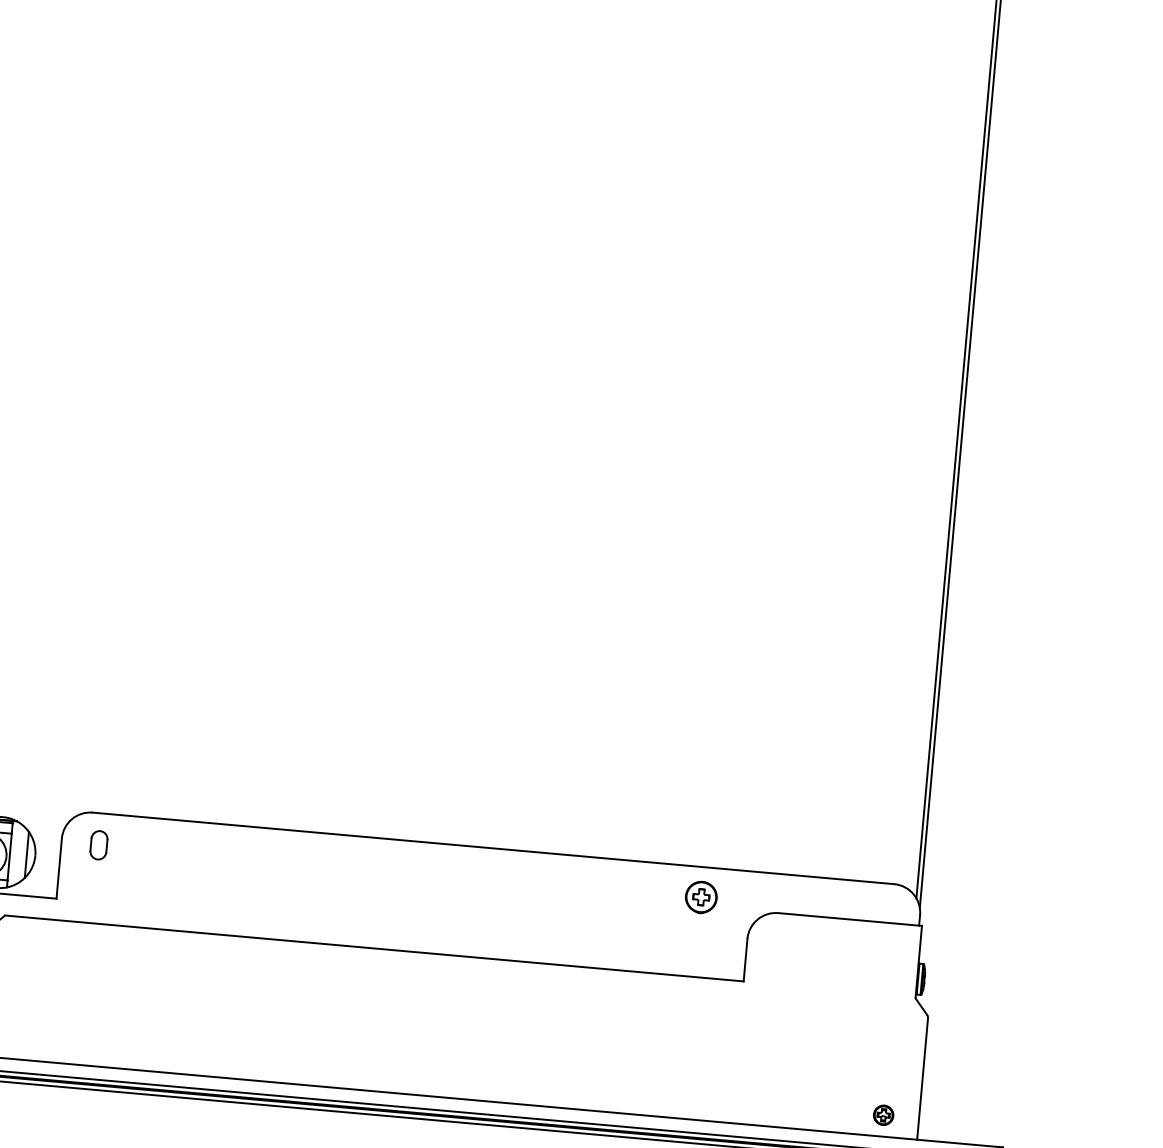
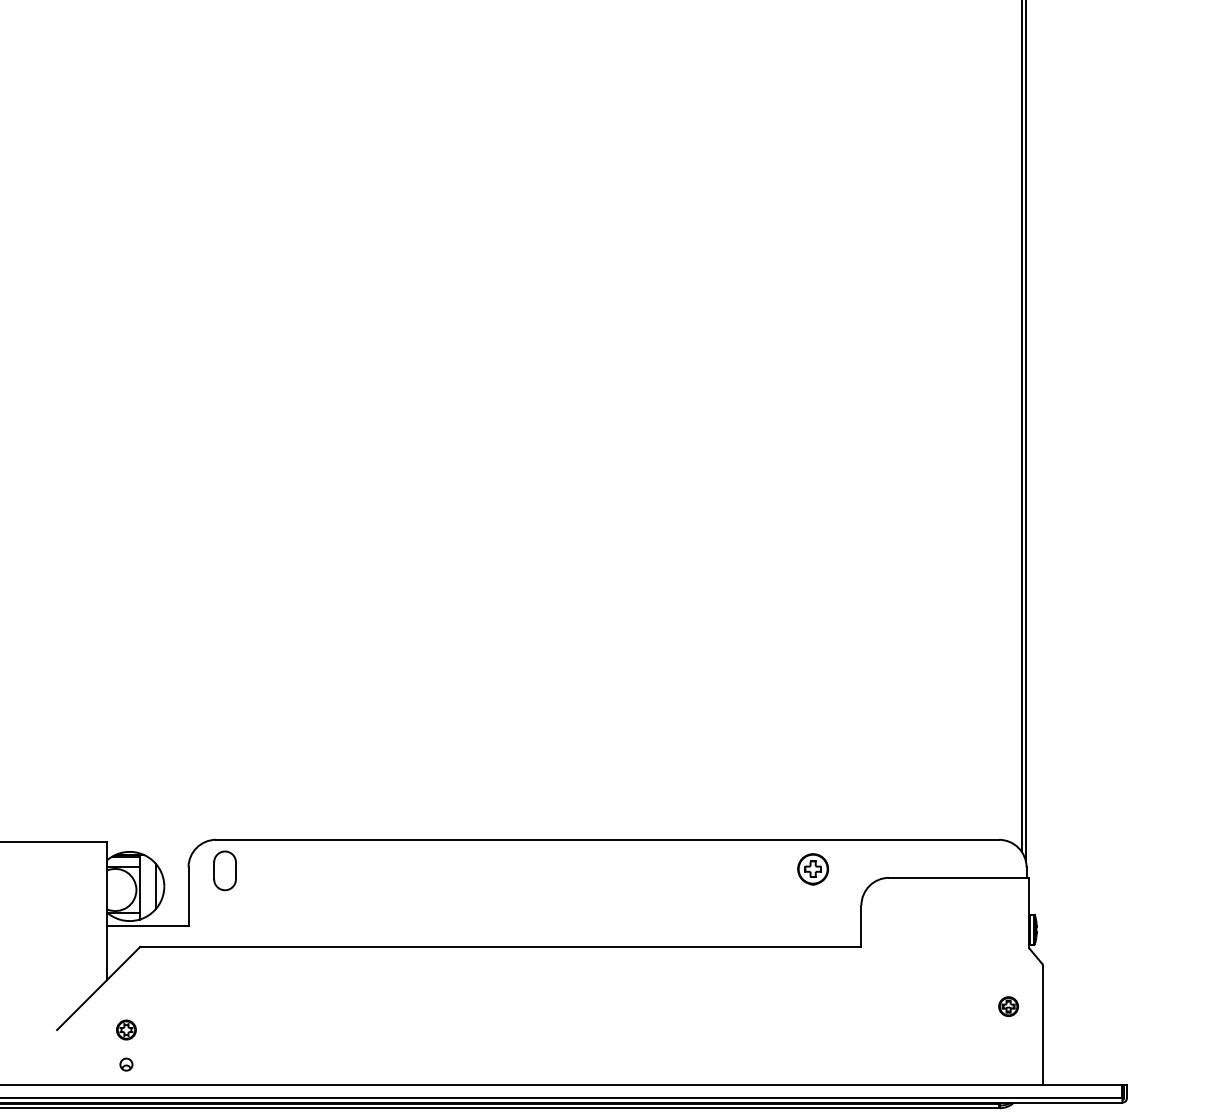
part: (98, 844) -> (224, 870), size x1.4
part: (883, 1115) -> (1008, 1006), moved

